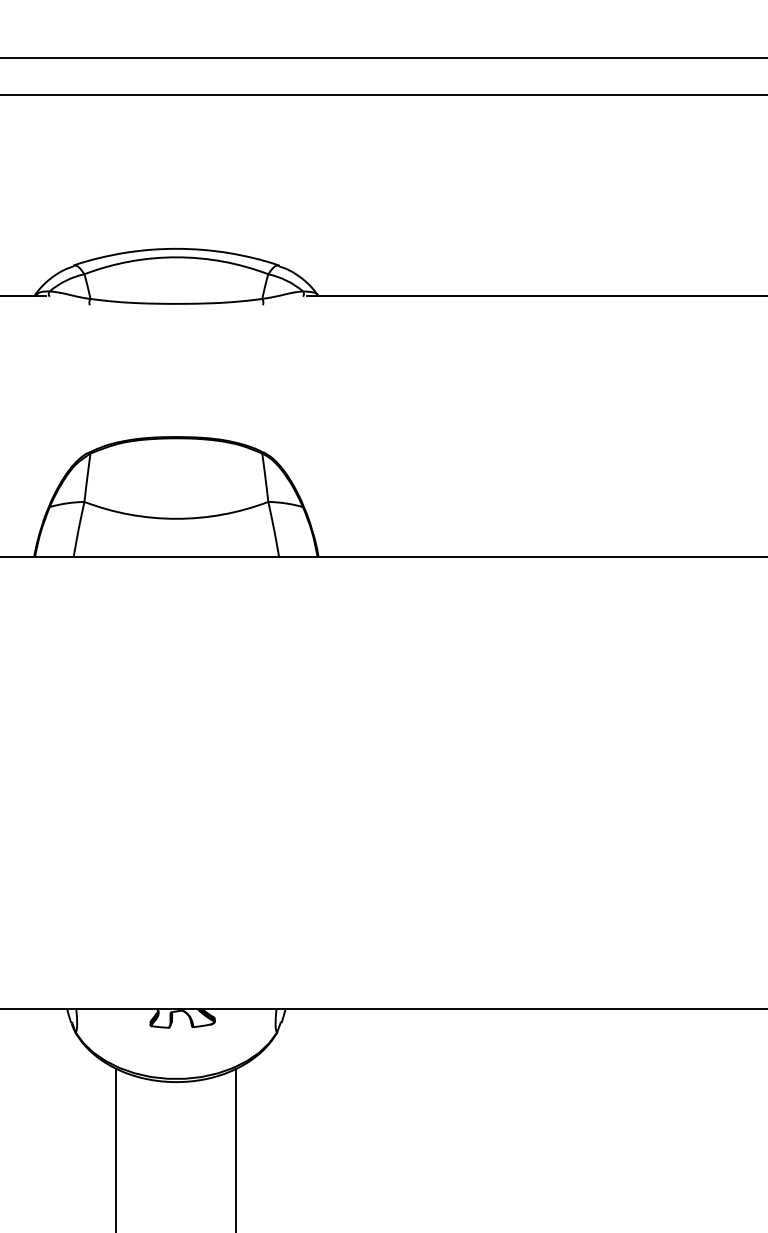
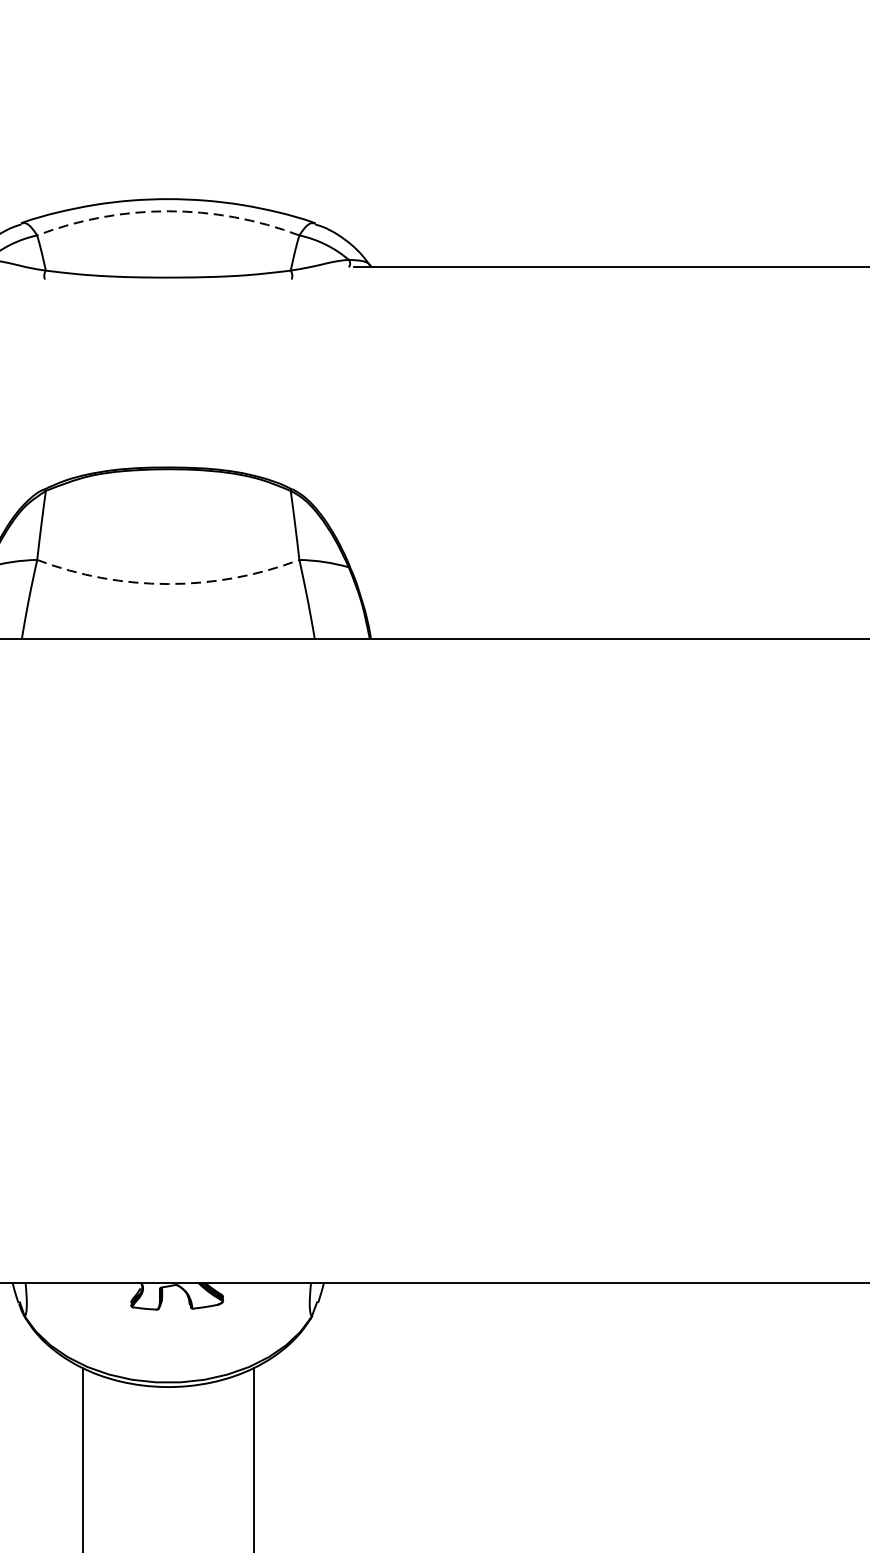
arc: (176, 257) -> (168, 211), solid -> dashed
arc: (176, 518) -> (168, 583), solid -> dashed

